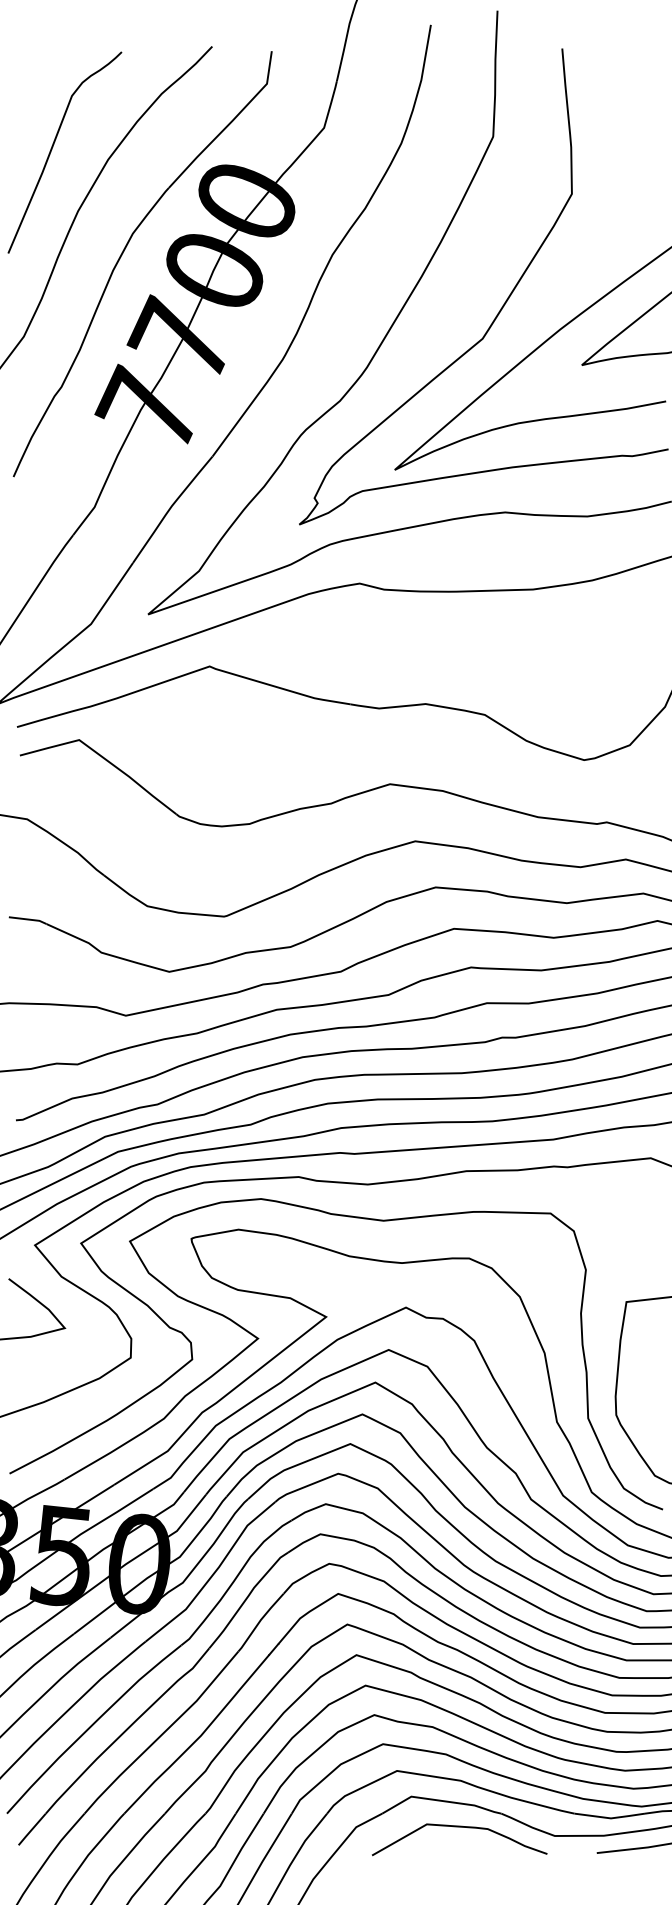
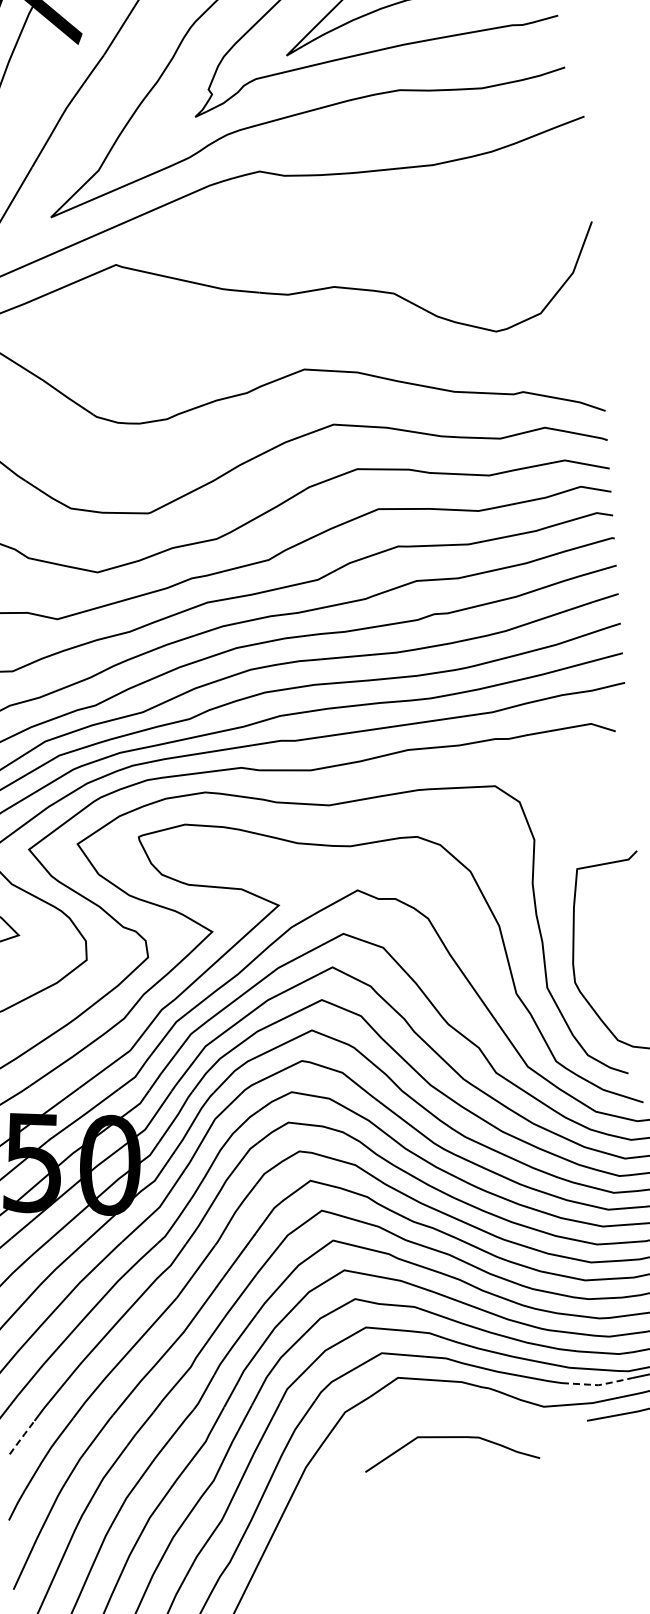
line: (611, 1818) -> (599, 1385), solid -> dashed
curve: (459, 1827) -> (450, 1438), moved
line: (31, 1829) -> (21, 1437), solid -> dashed

